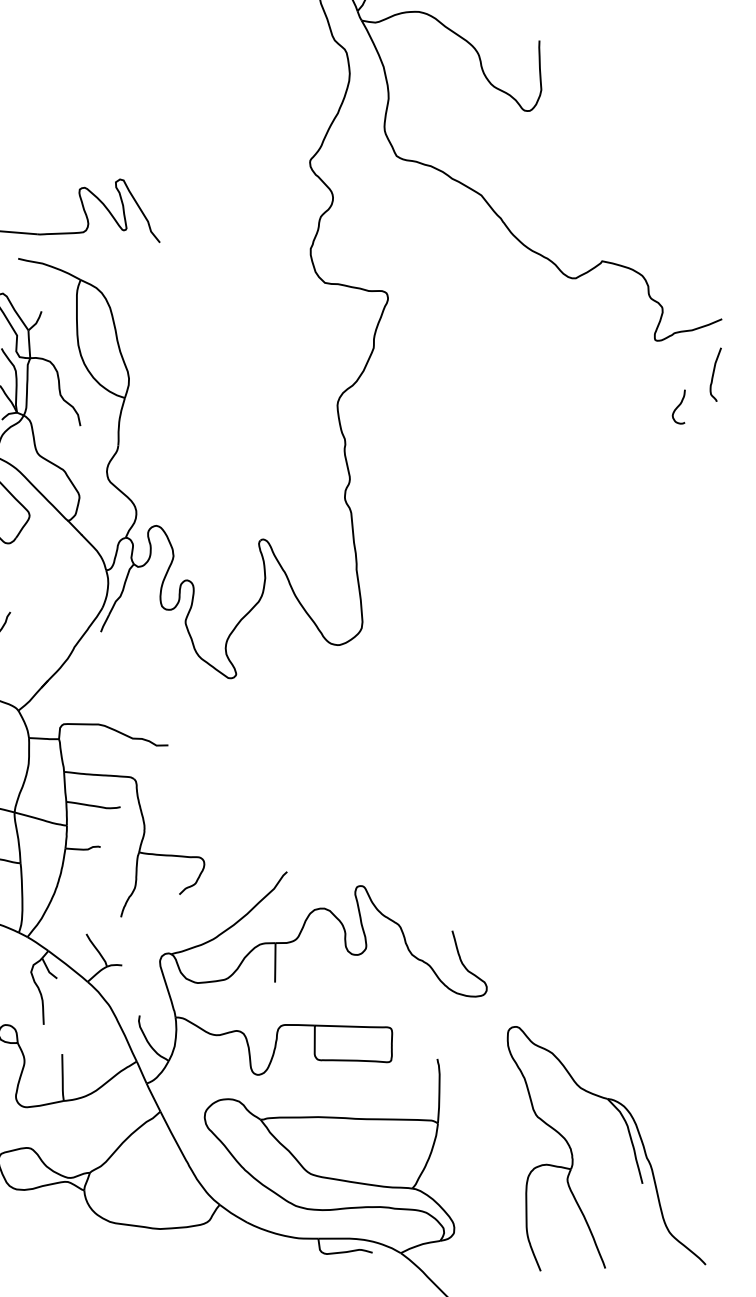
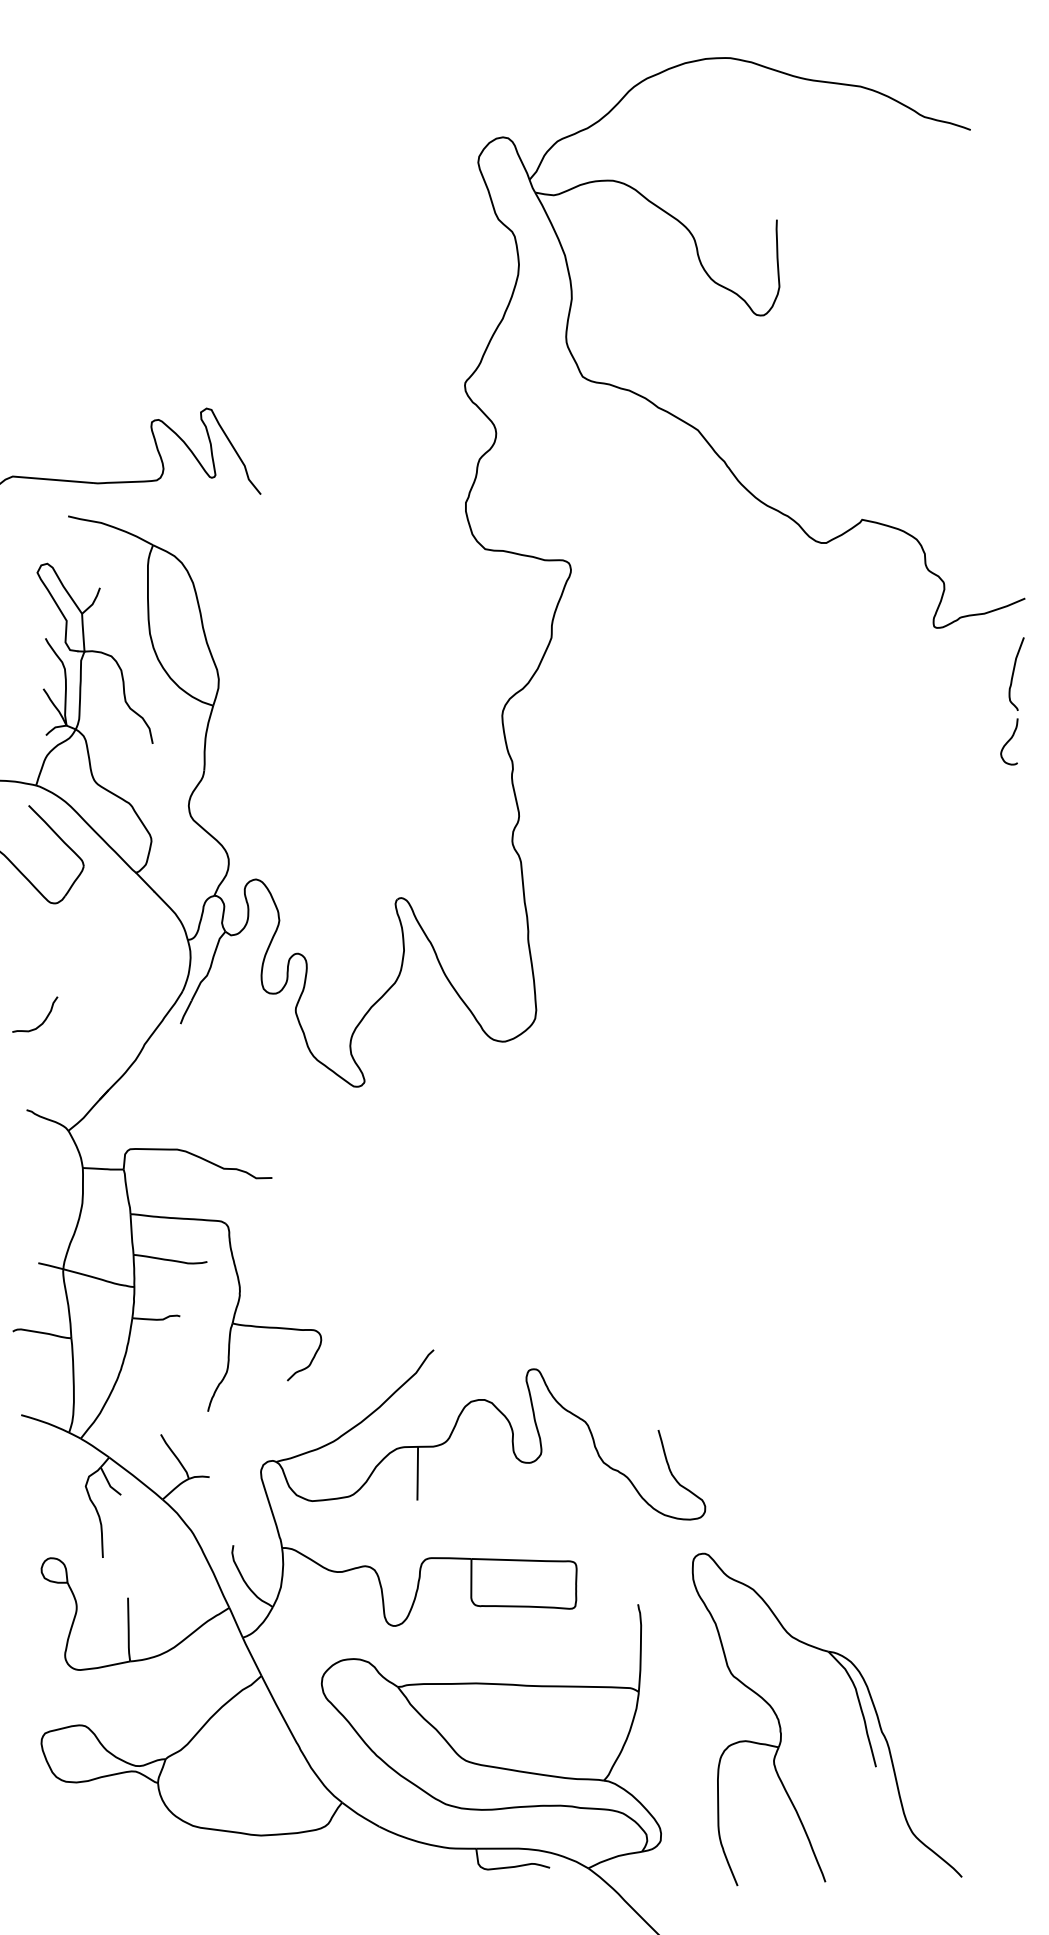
curve: (678, 406) -> (1009, 741), moved
part: (630, 1139) -> (859, 1707), moved

